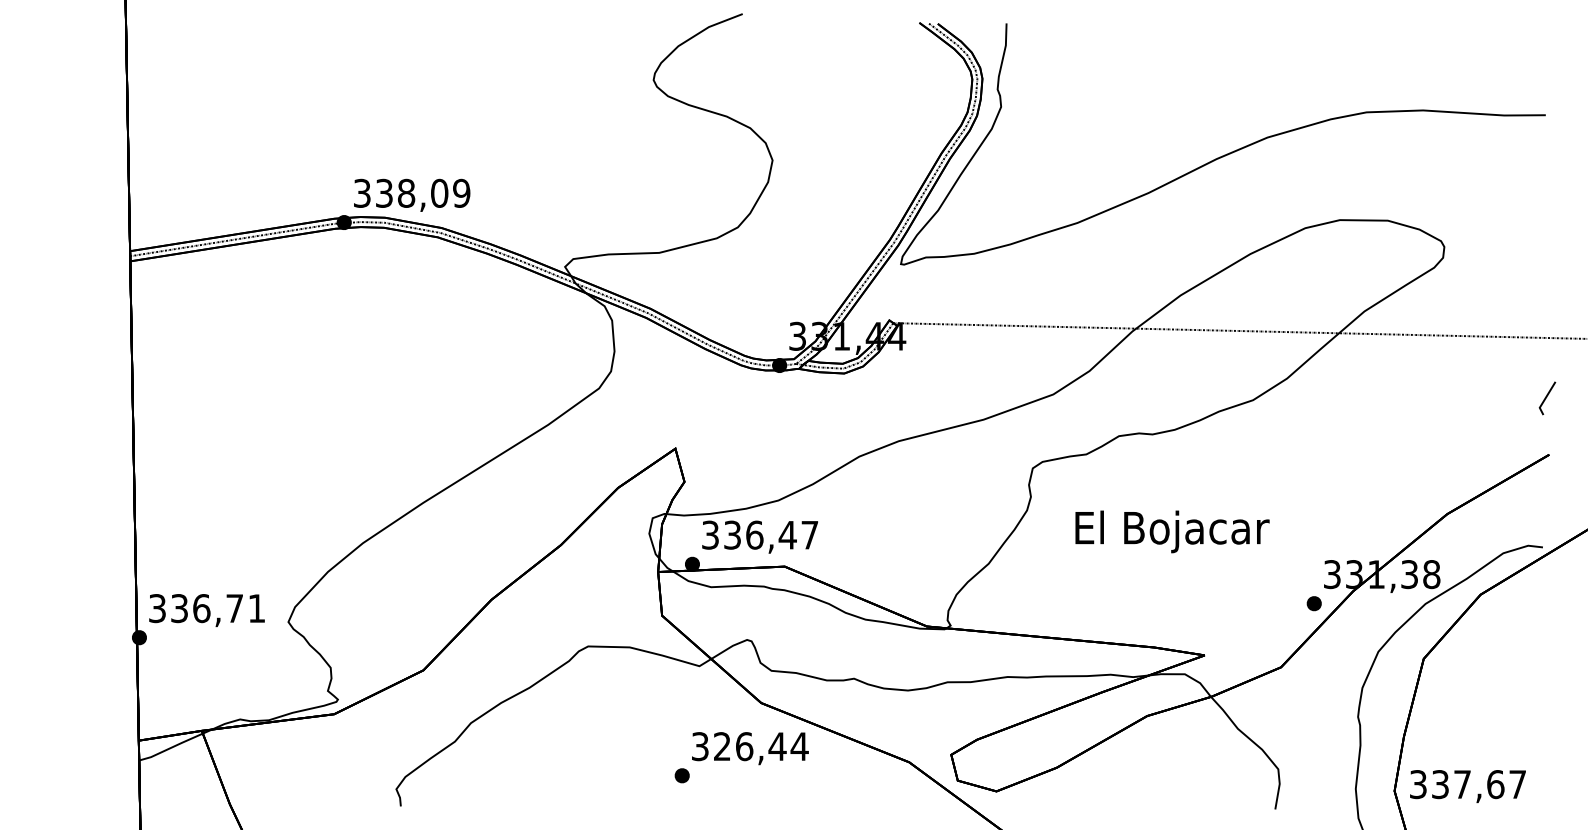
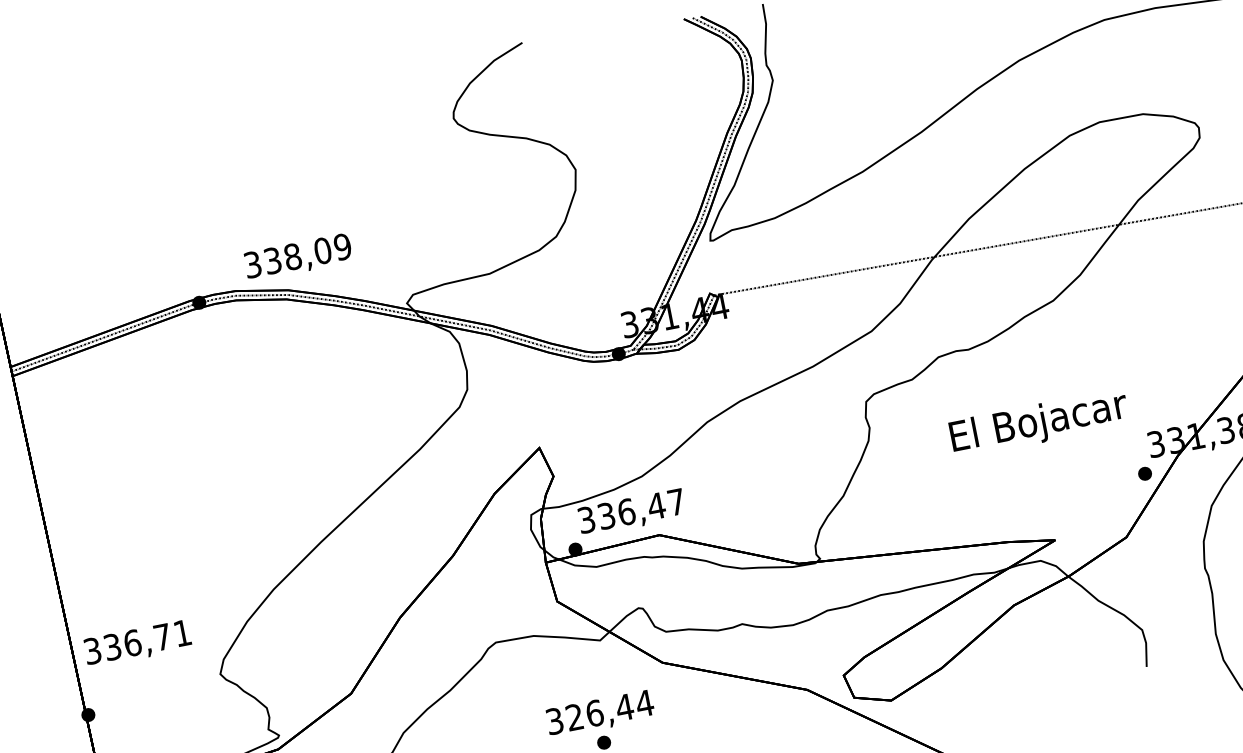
text: (412, 194) -> (298, 256), moved
text: (1172, 531) -> (1039, 423), moved
text: (206, 610) -> (137, 644), moved
text: (750, 748) -> (600, 714), moved

